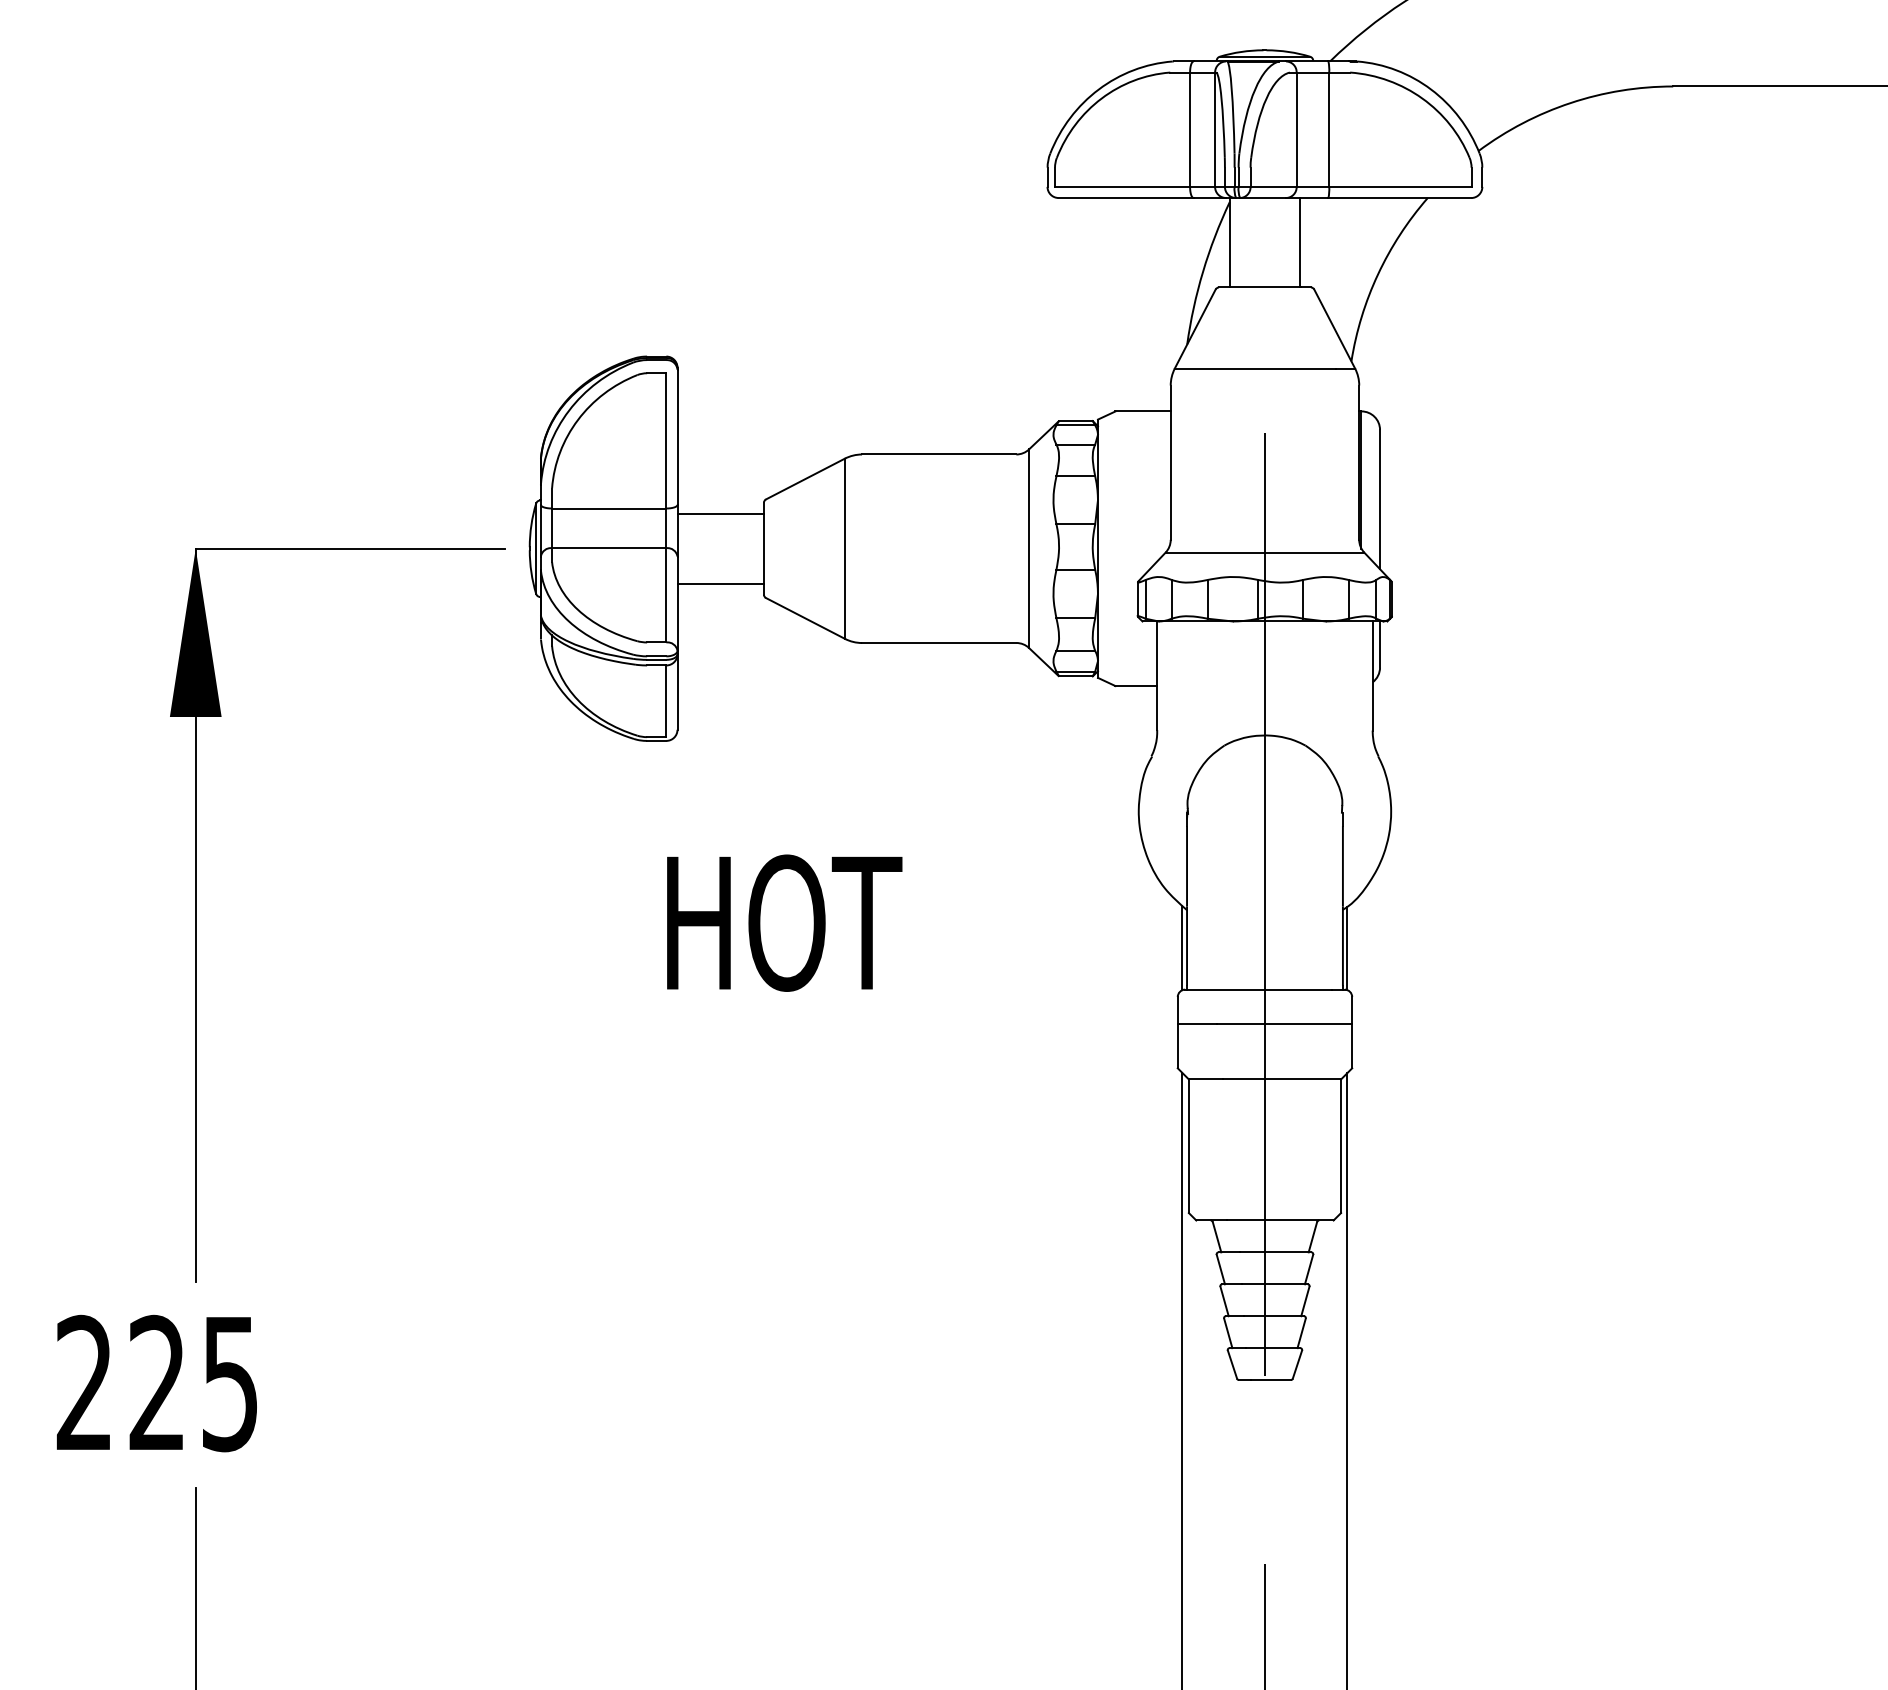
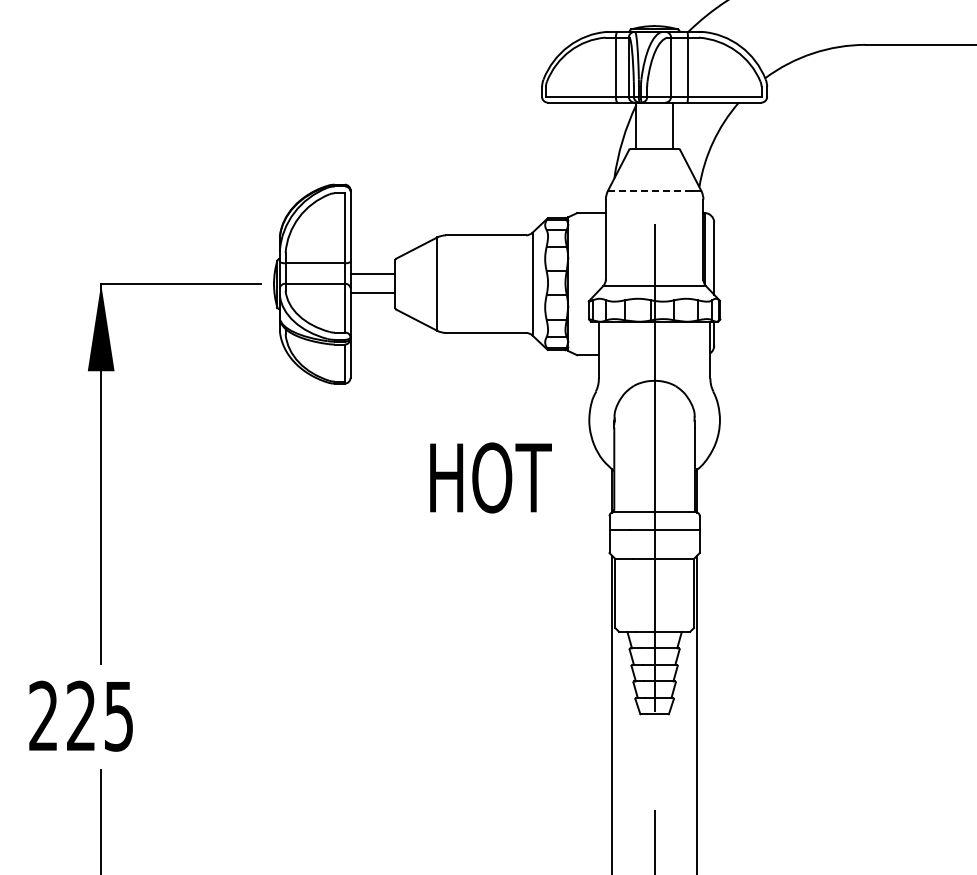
line: (1255, 367) -> (649, 190), solid -> dashed
line: (719, 512) -> (372, 292), moved
line: (719, 584) -> (372, 274), moved
text: (783, 922) -> (490, 477), moved

